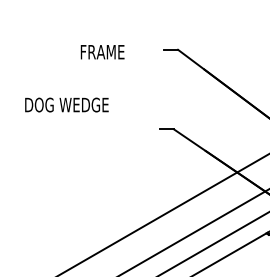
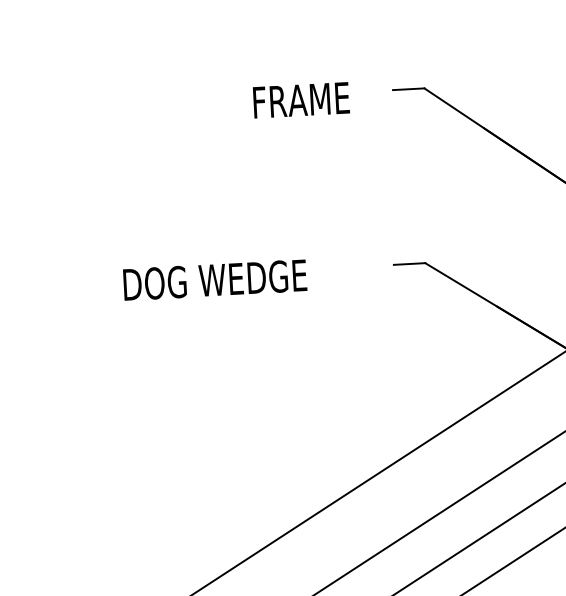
text: (102, 52) -> (301, 100), moved
text: (66, 104) -> (214, 278), moved

